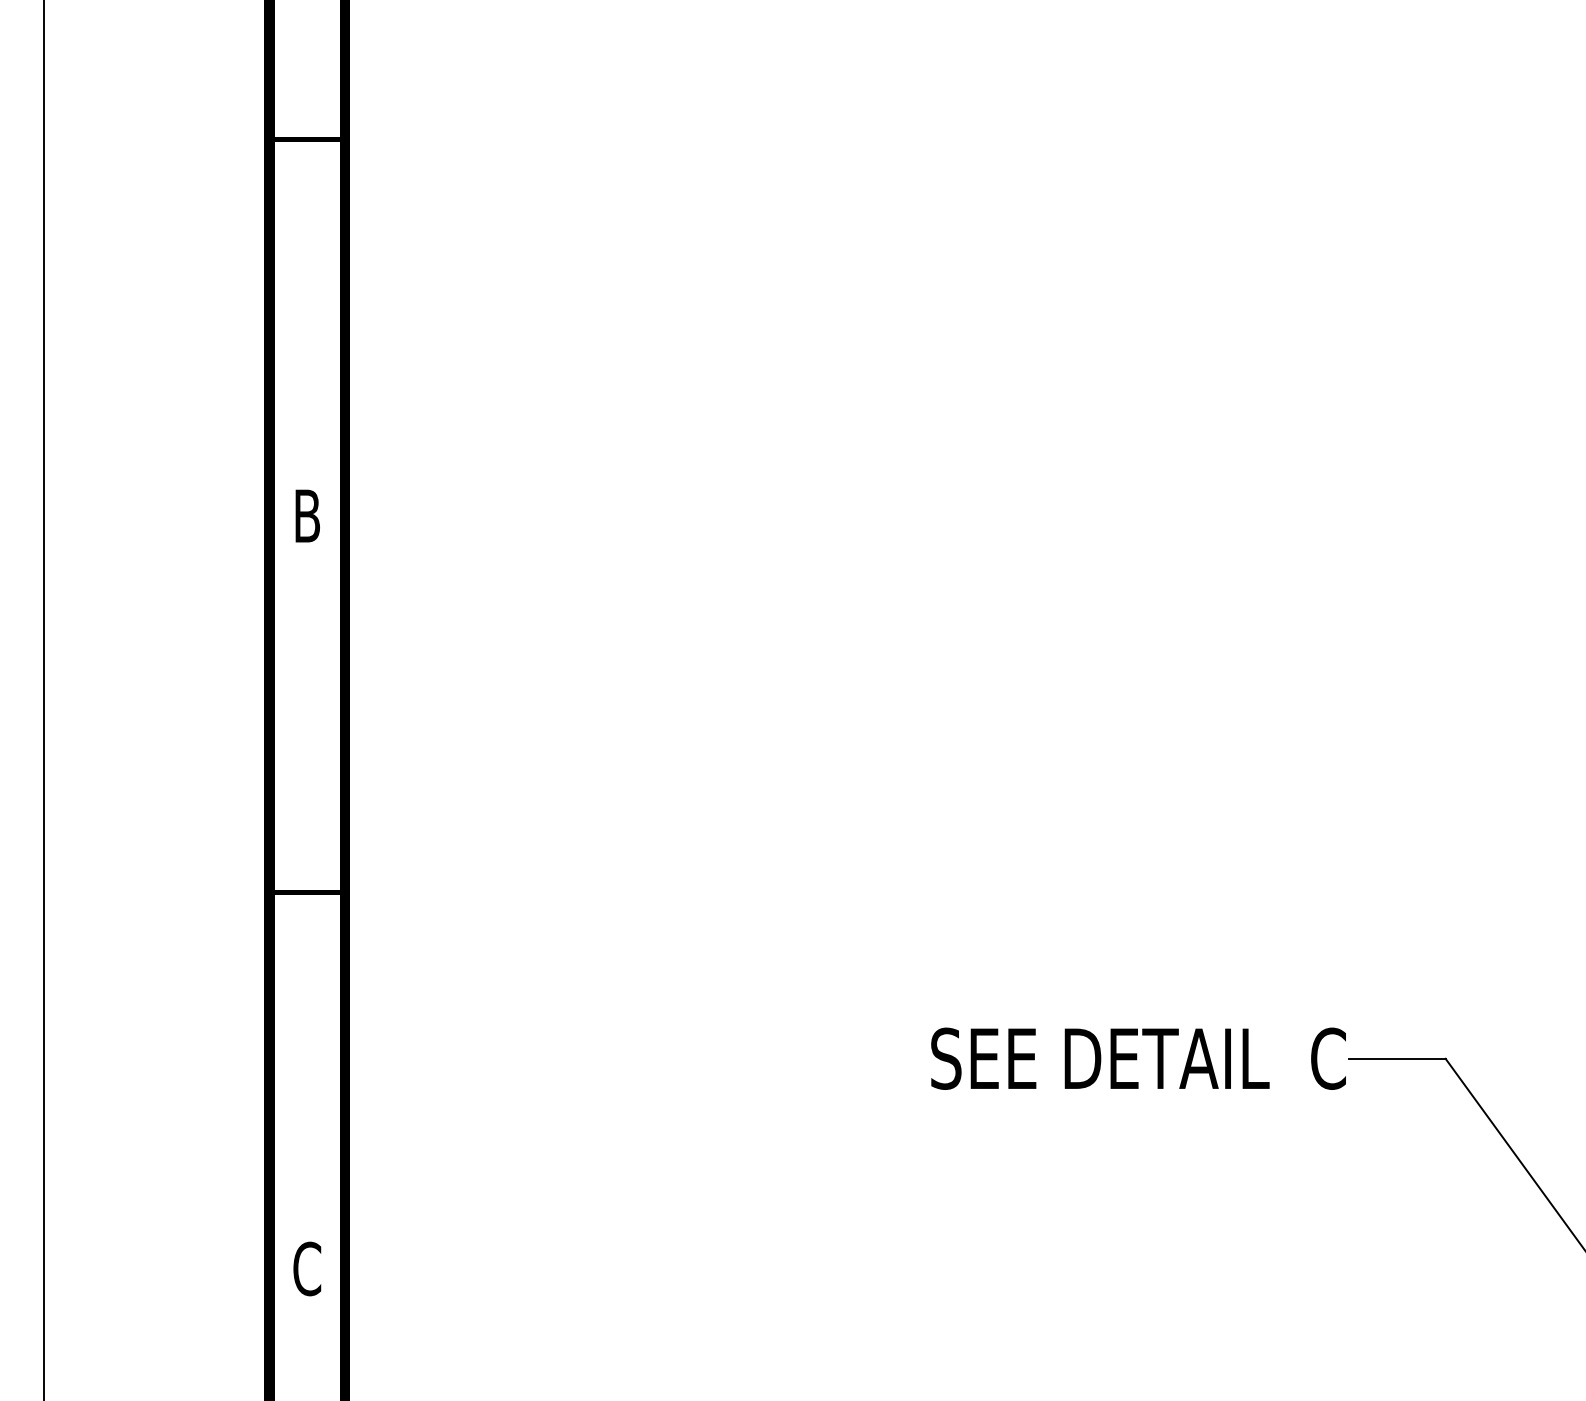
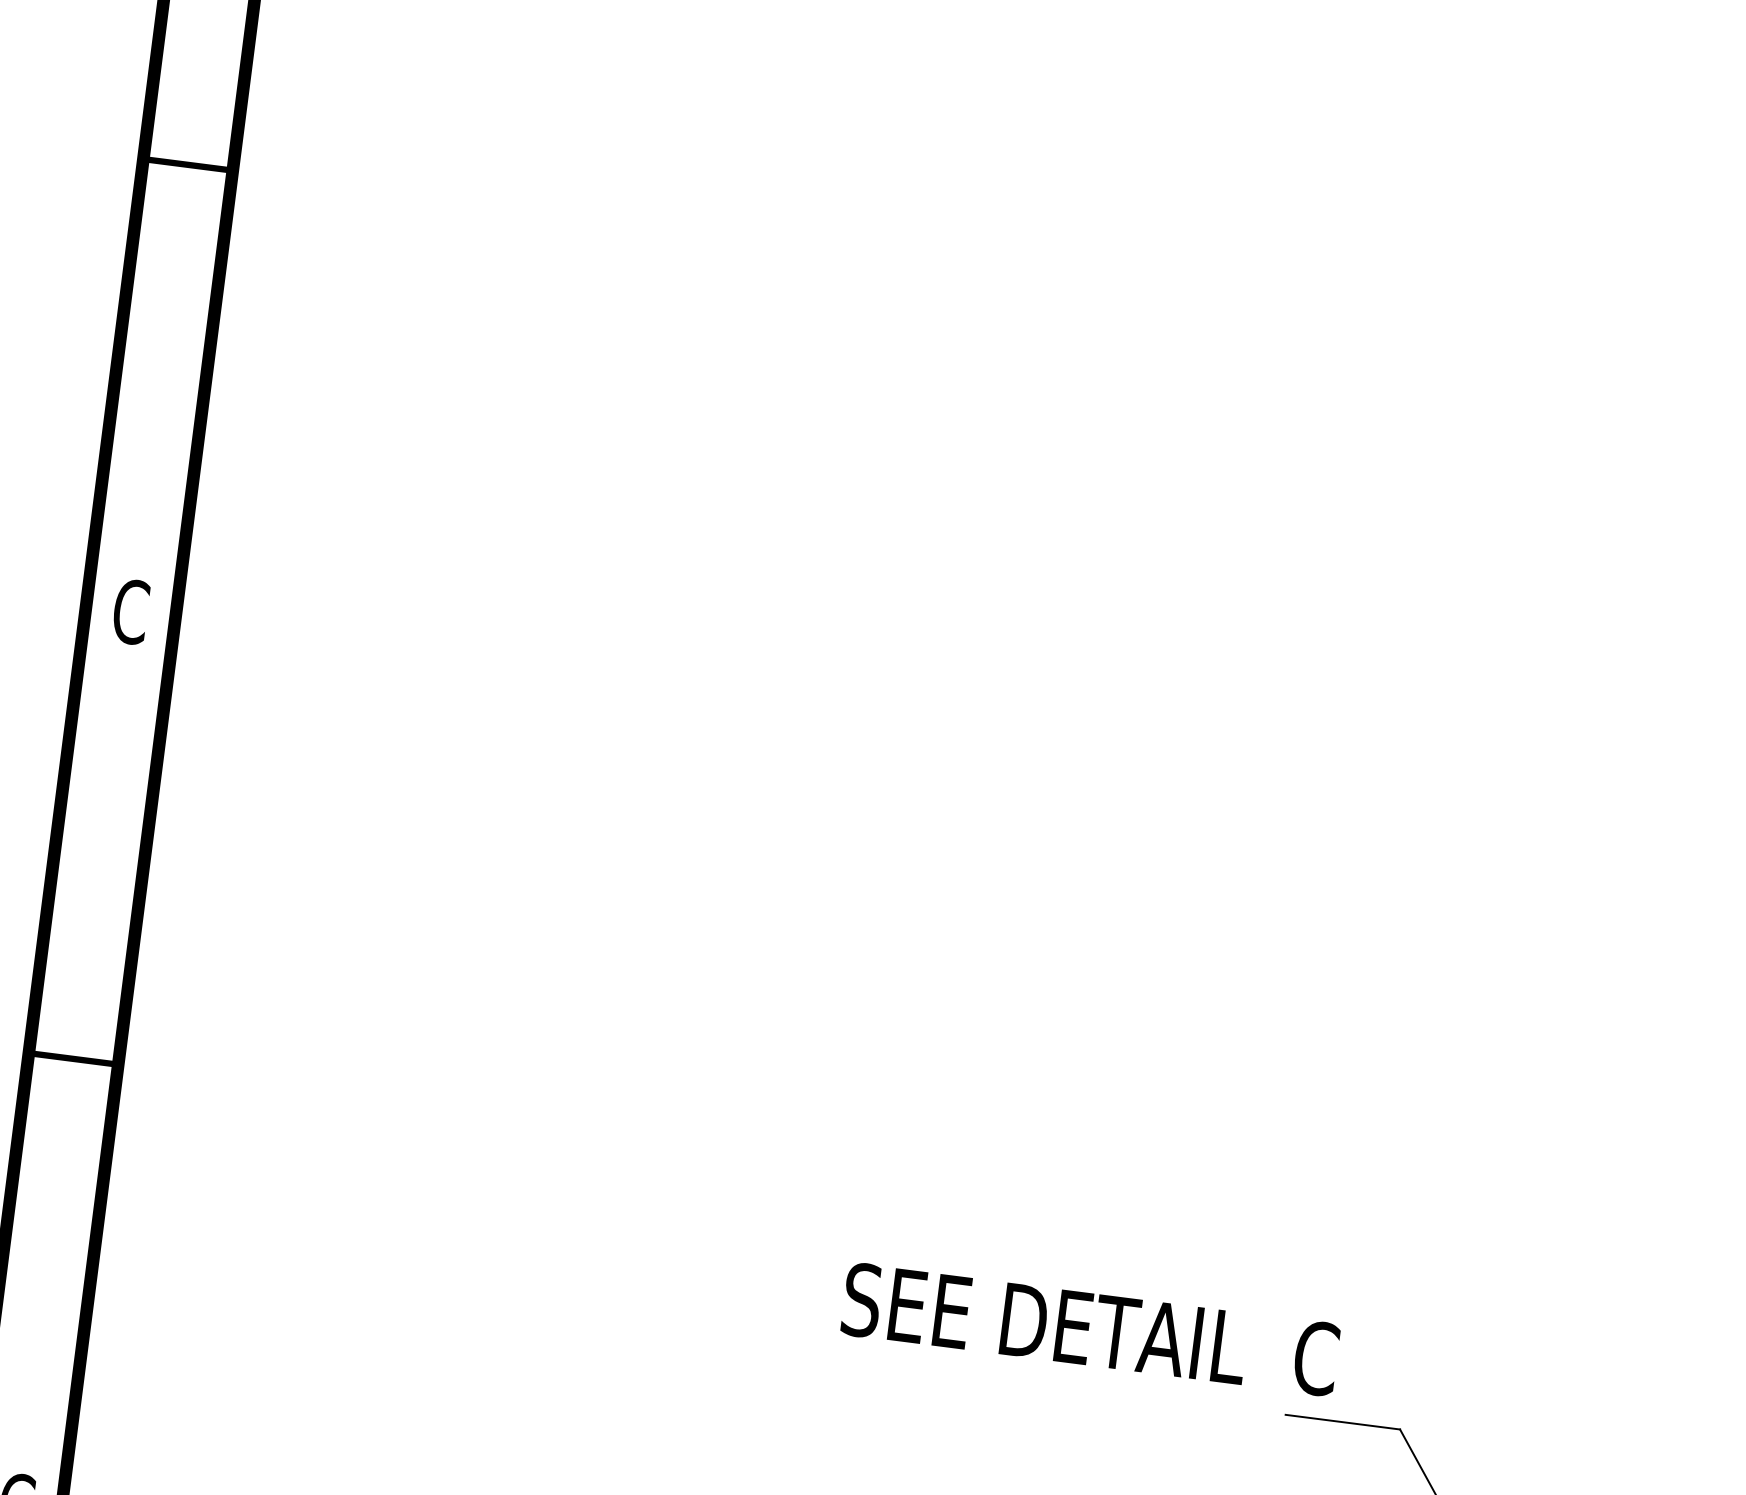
text: (307, 515) -> (131, 611), B -> C
text: (1138, 1058) -> (1090, 1329), moved

